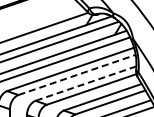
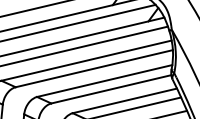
line: (77, 74) -> (94, 68), dashed -> solid
line: (85, 83) -> (104, 80), dashed -> solid

